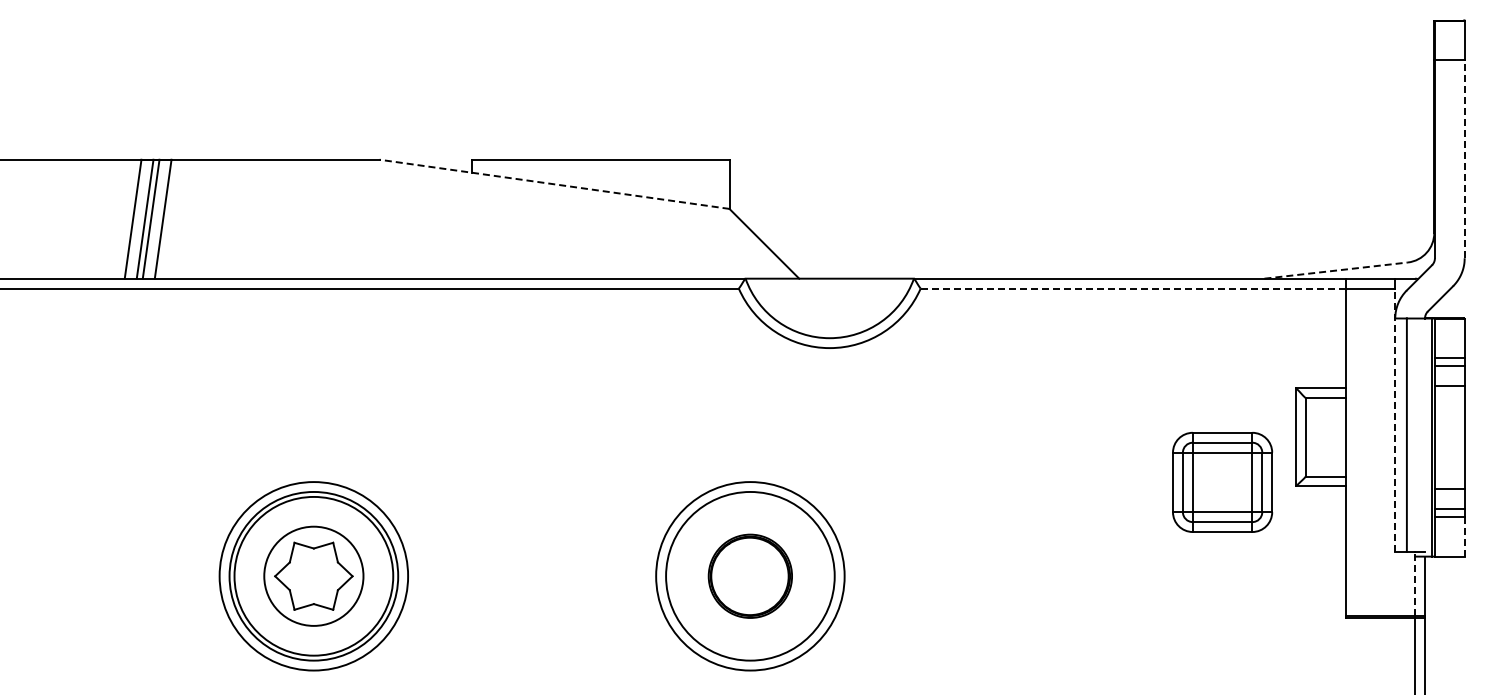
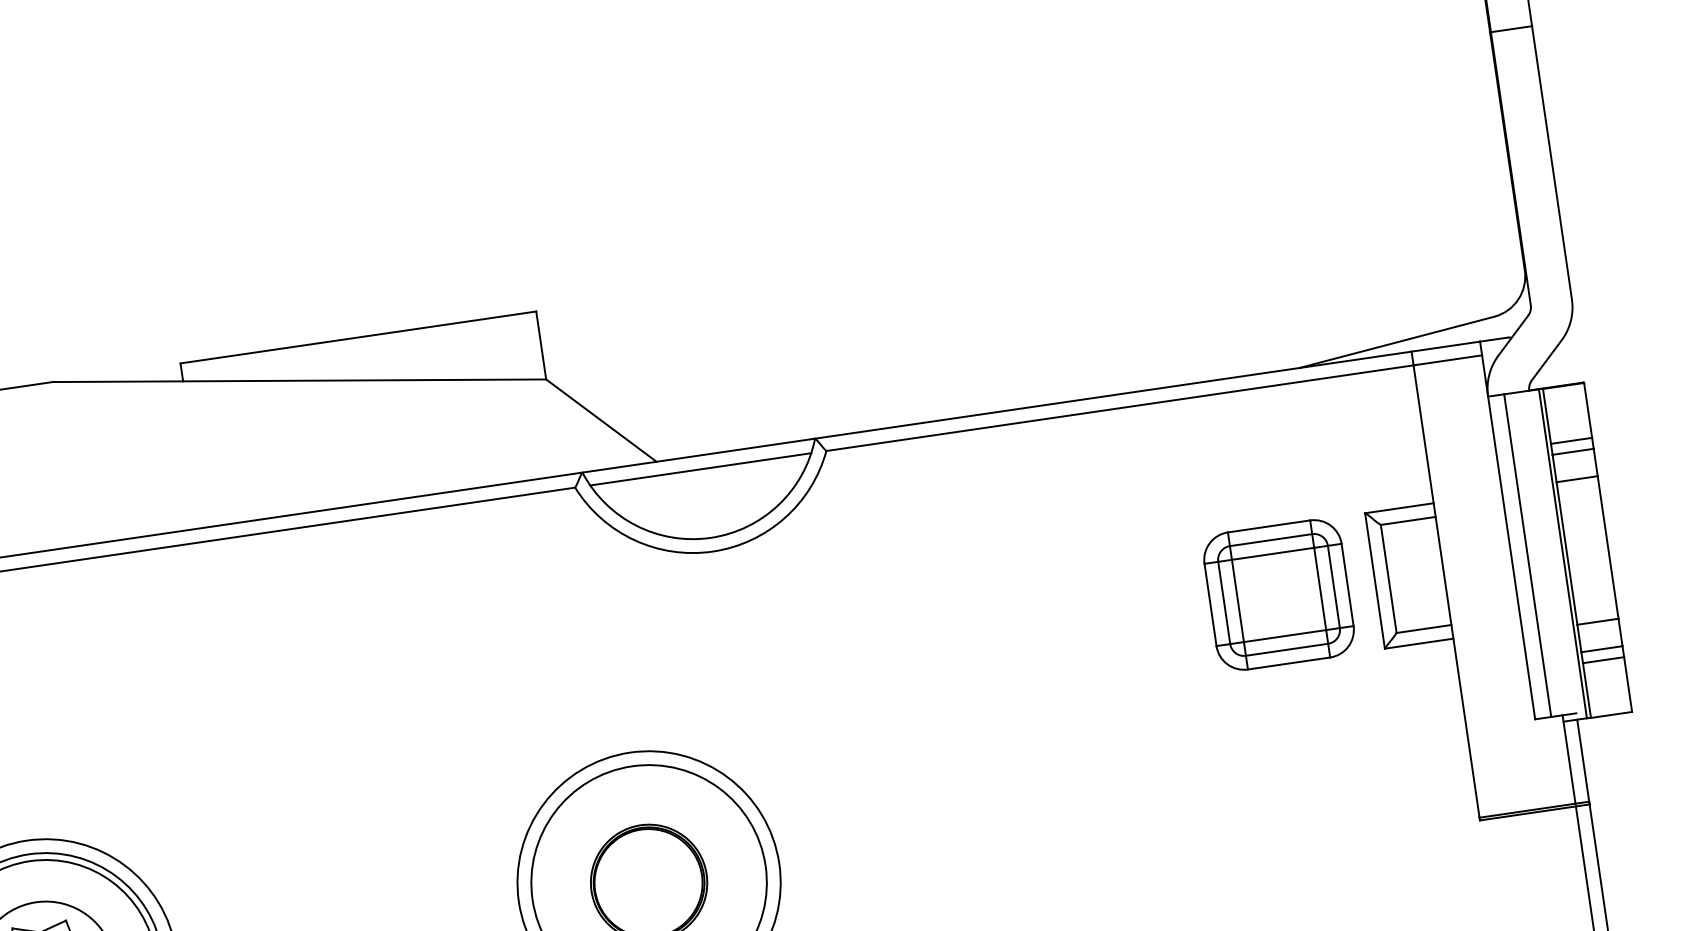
line: (1464, 159) -> (1551, 163), dashed -> solid
line: (554, 184) -> (299, 380), dashed -> solid
line: (1336, 270) -> (1397, 342), dashed -> solid
line: (829, 288) -> (700, 469), added
line: (1132, 288) -> (1119, 408), dashed -> solid
line: (1395, 420) -> (1509, 537), dashed -> solid
part: (1222, 482) -> (1278, 595), moved
line: (1464, 537) -> (1627, 685), dashed -> solid
line: (1415, 584) -> (1569, 760), dashed -> solid

